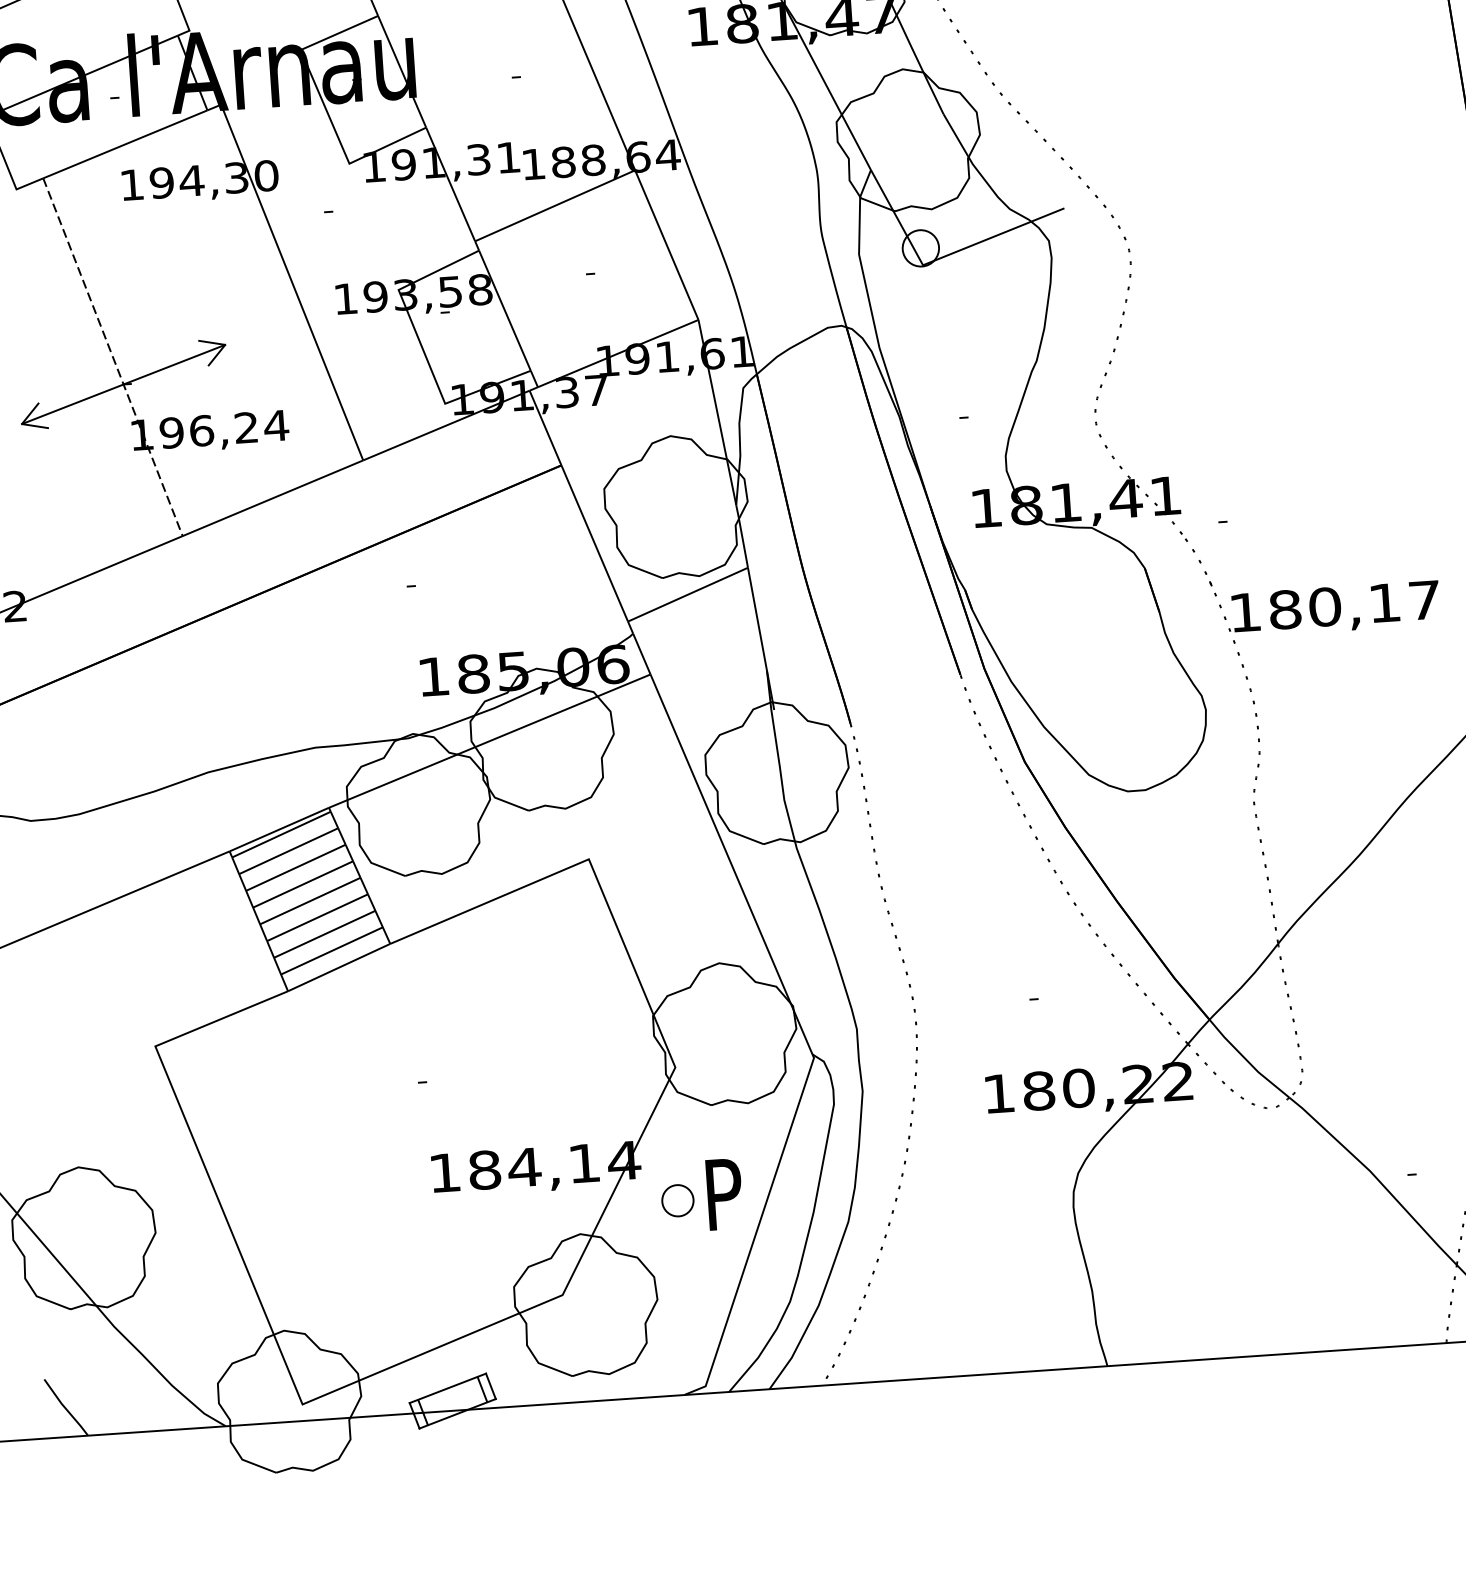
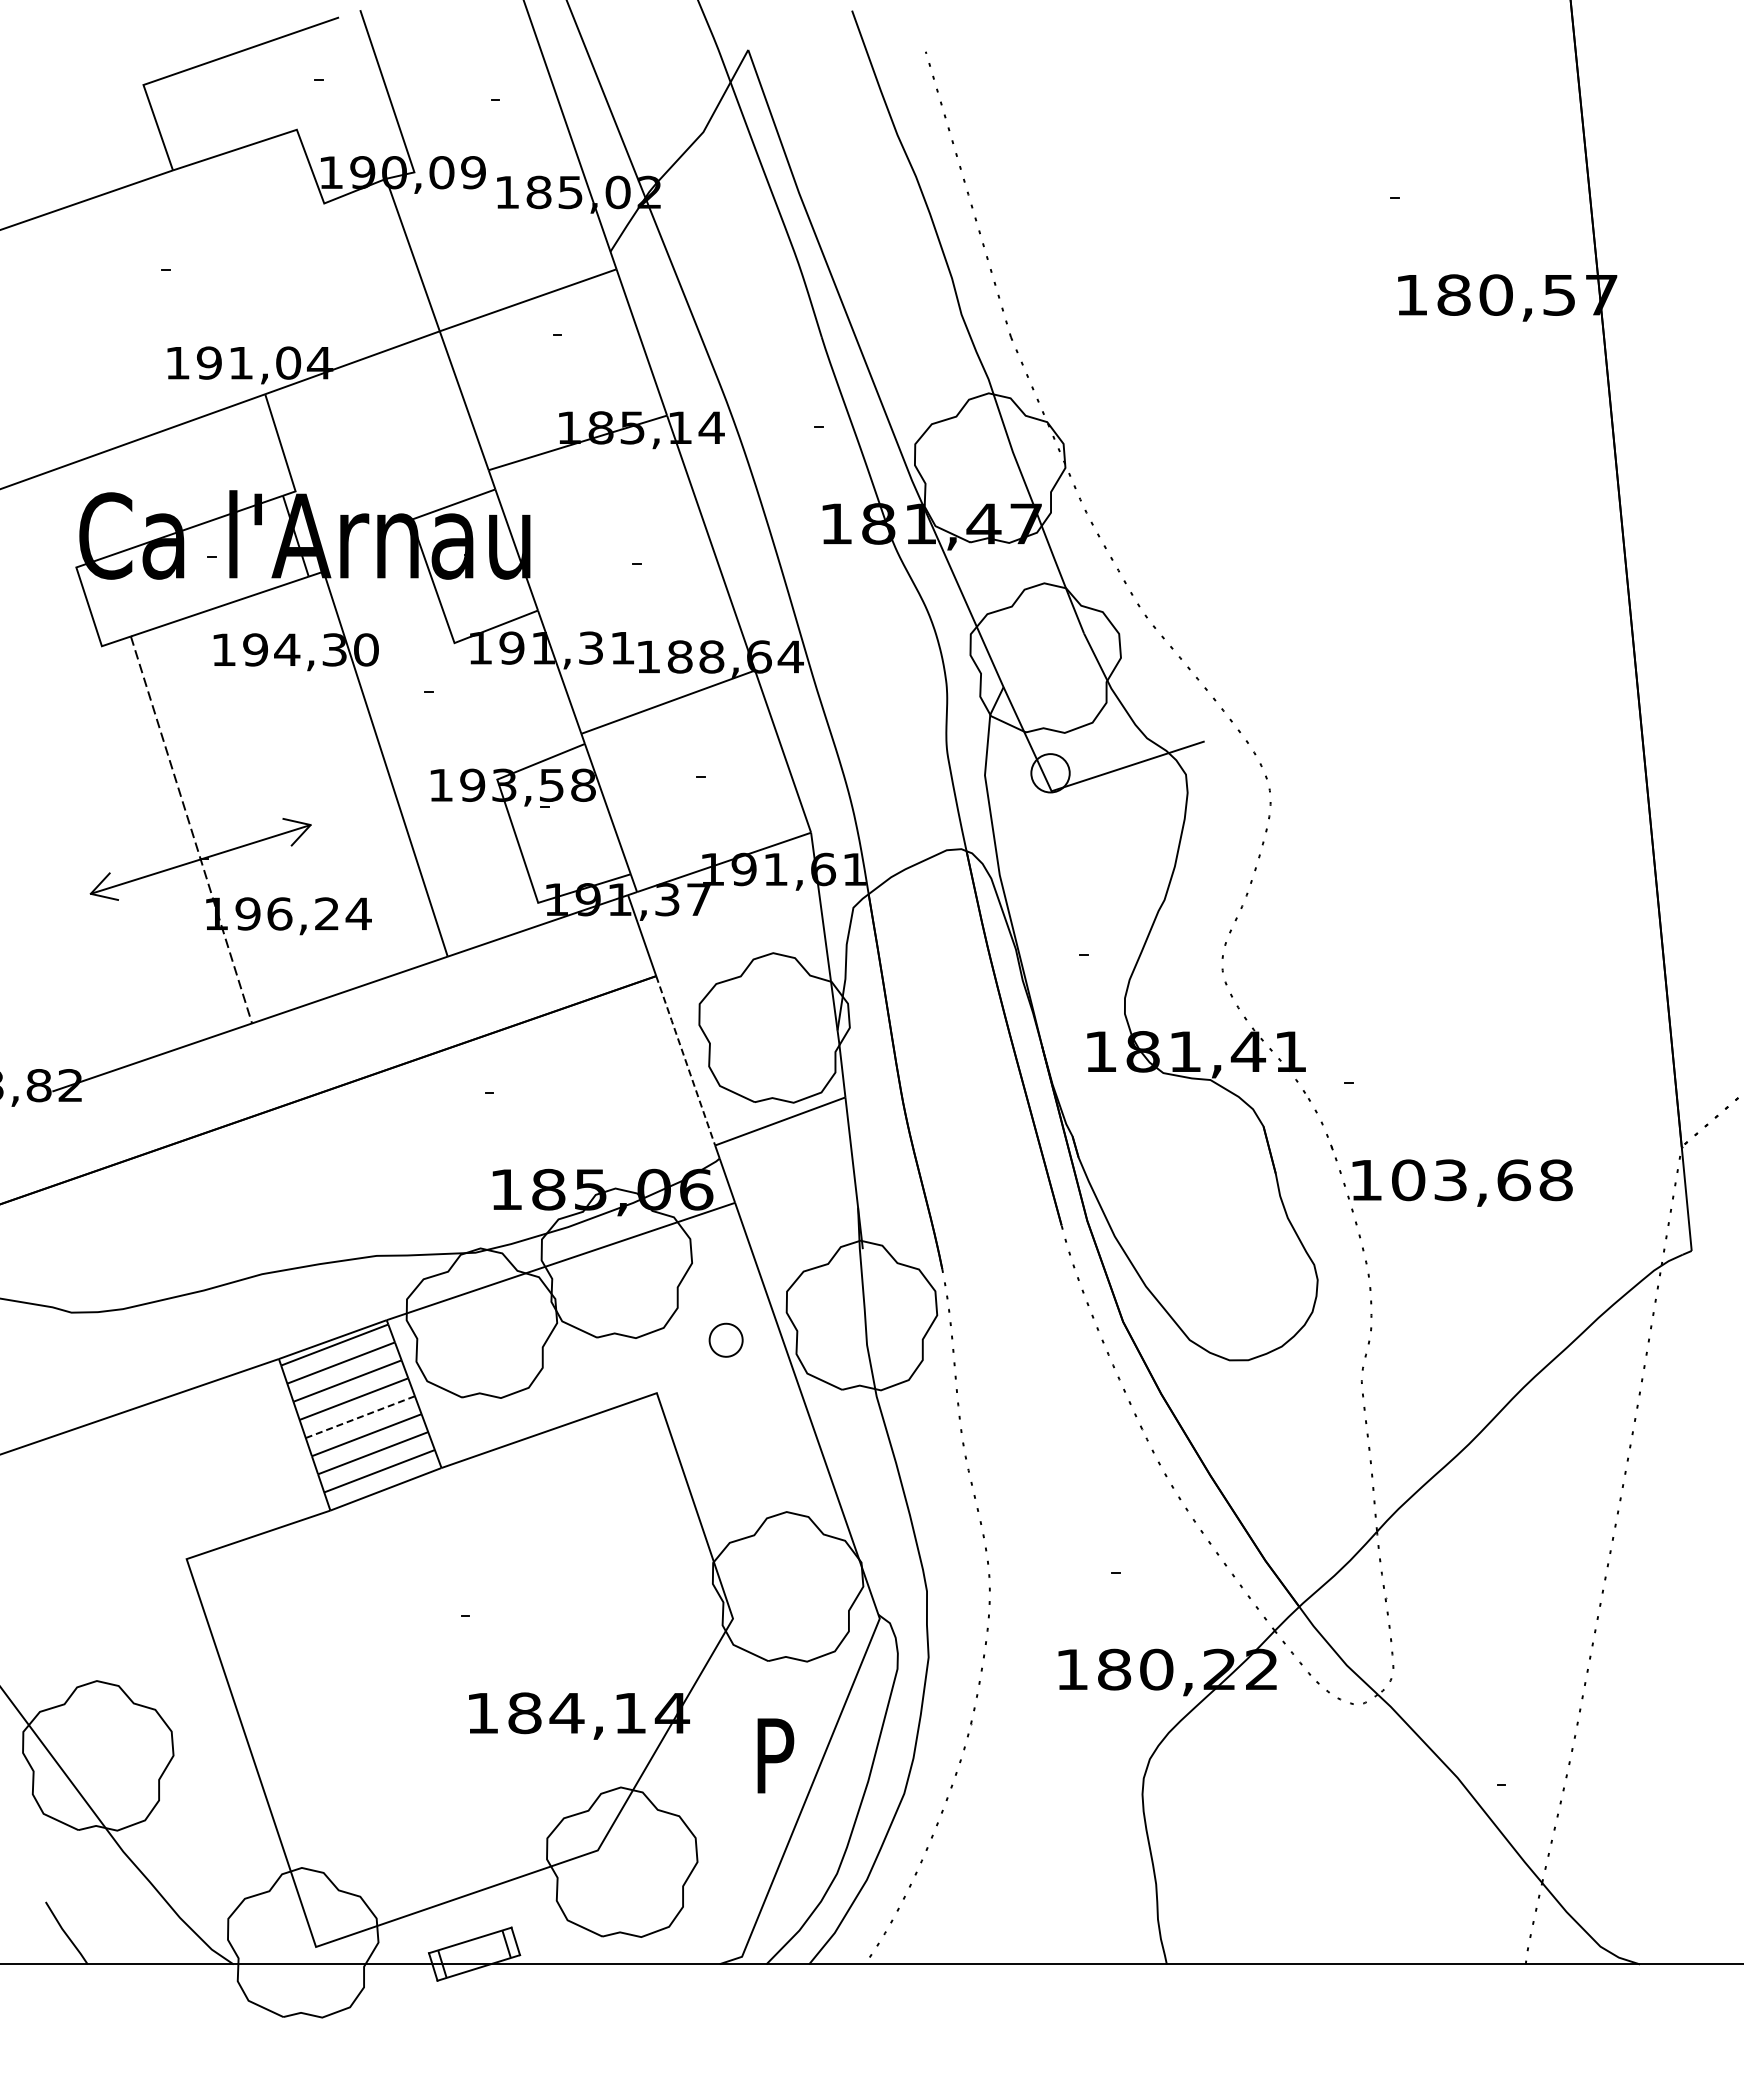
line: (594, 543) -> (685, 1060), solid -> dashed
text: (1355, 605) -> (1482, 1180), 180,17 -> 103,68
line: (309, 901) -> (359, 1417), solid -> dashed
part: (677, 1200) -> (725, 1339), moved

